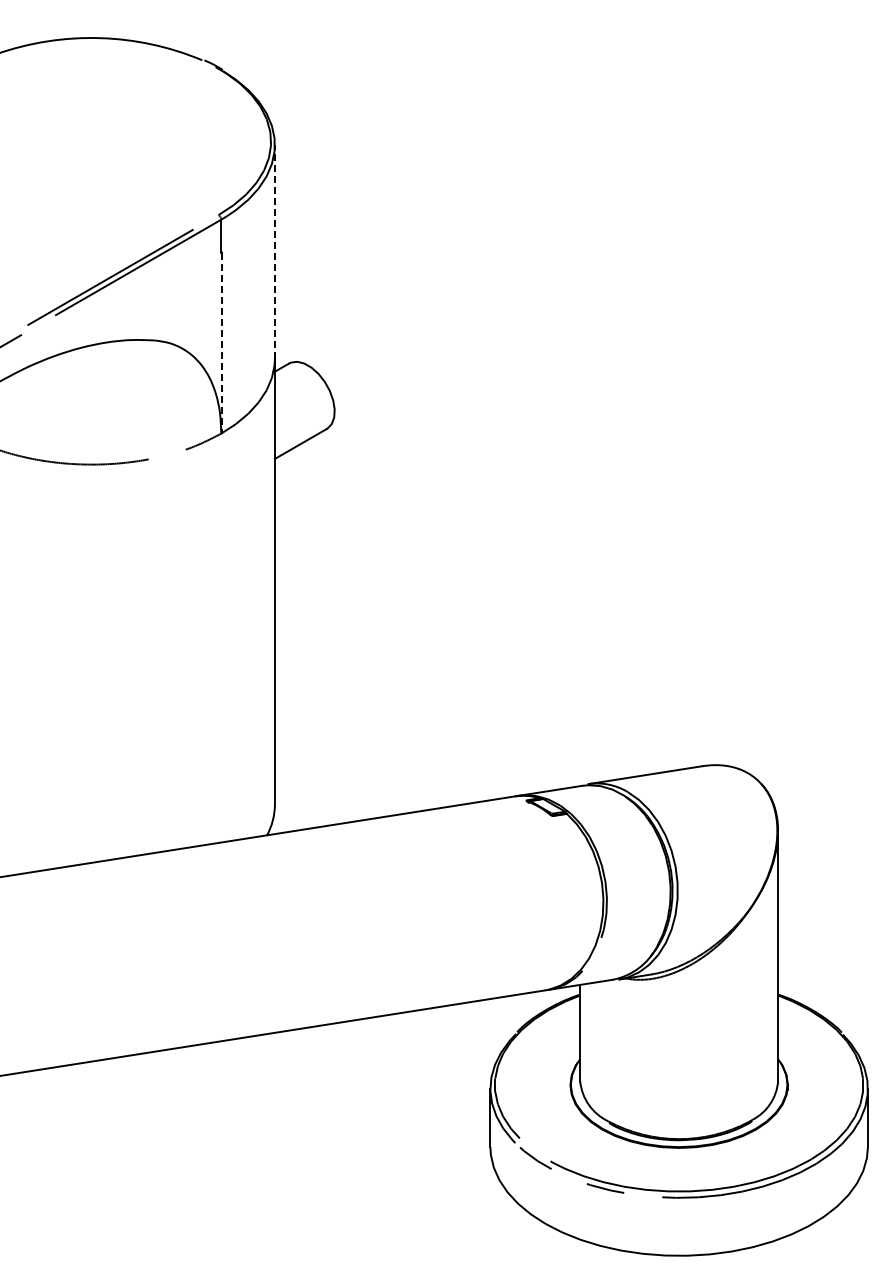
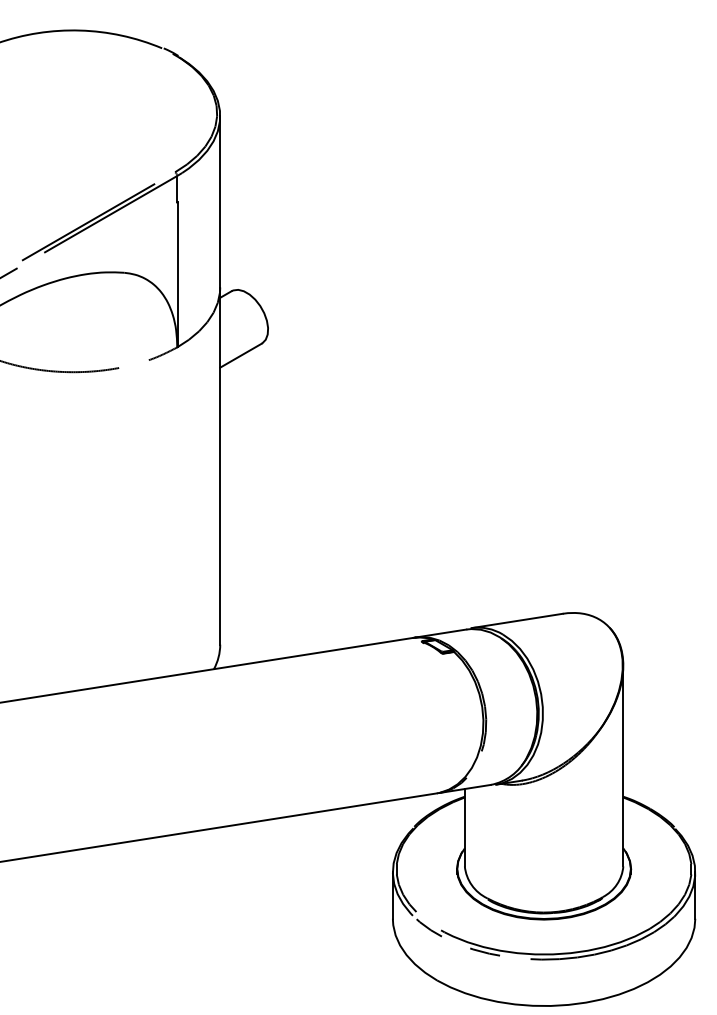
line: (274, 251) -> (219, 201), dashed -> solid
line: (221, 343) -> (177, 275), dashed -> solid

